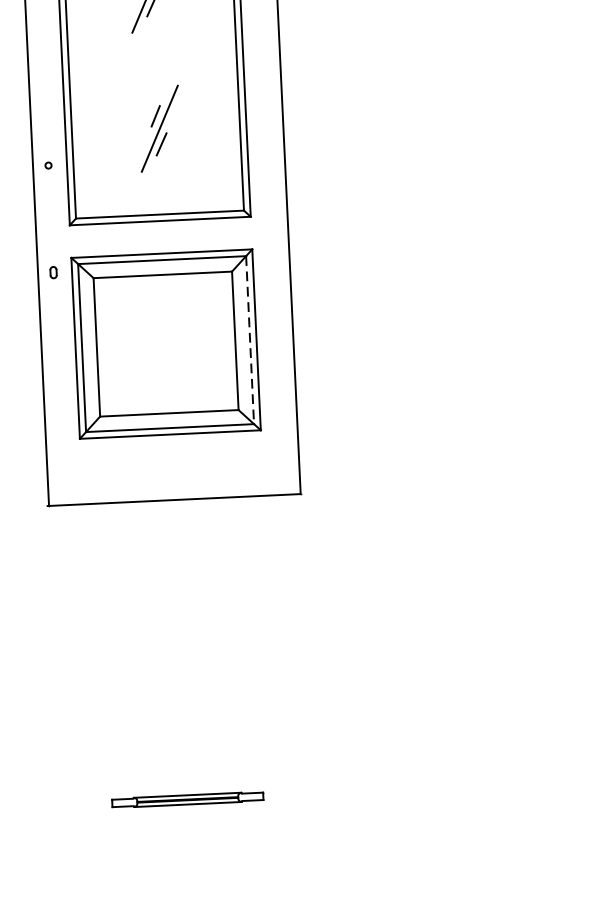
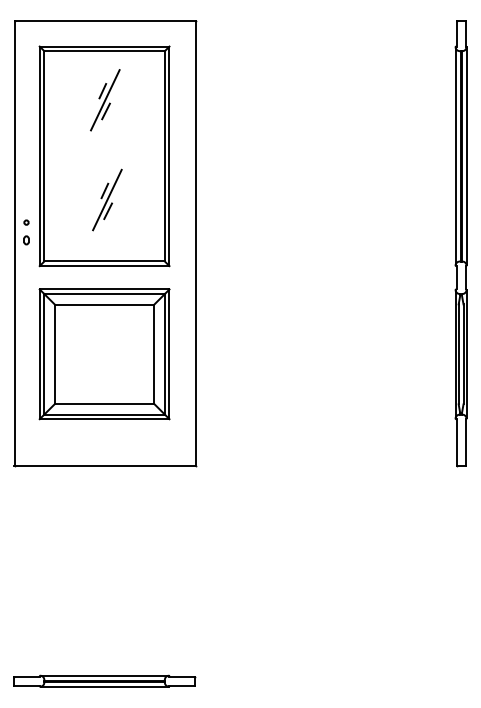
part: (53, 272) -> (26, 240), moved
line: (249, 340) -> (164, 354), dashed -> solid
part: (187, 799) -> (104, 680), size x1.67

